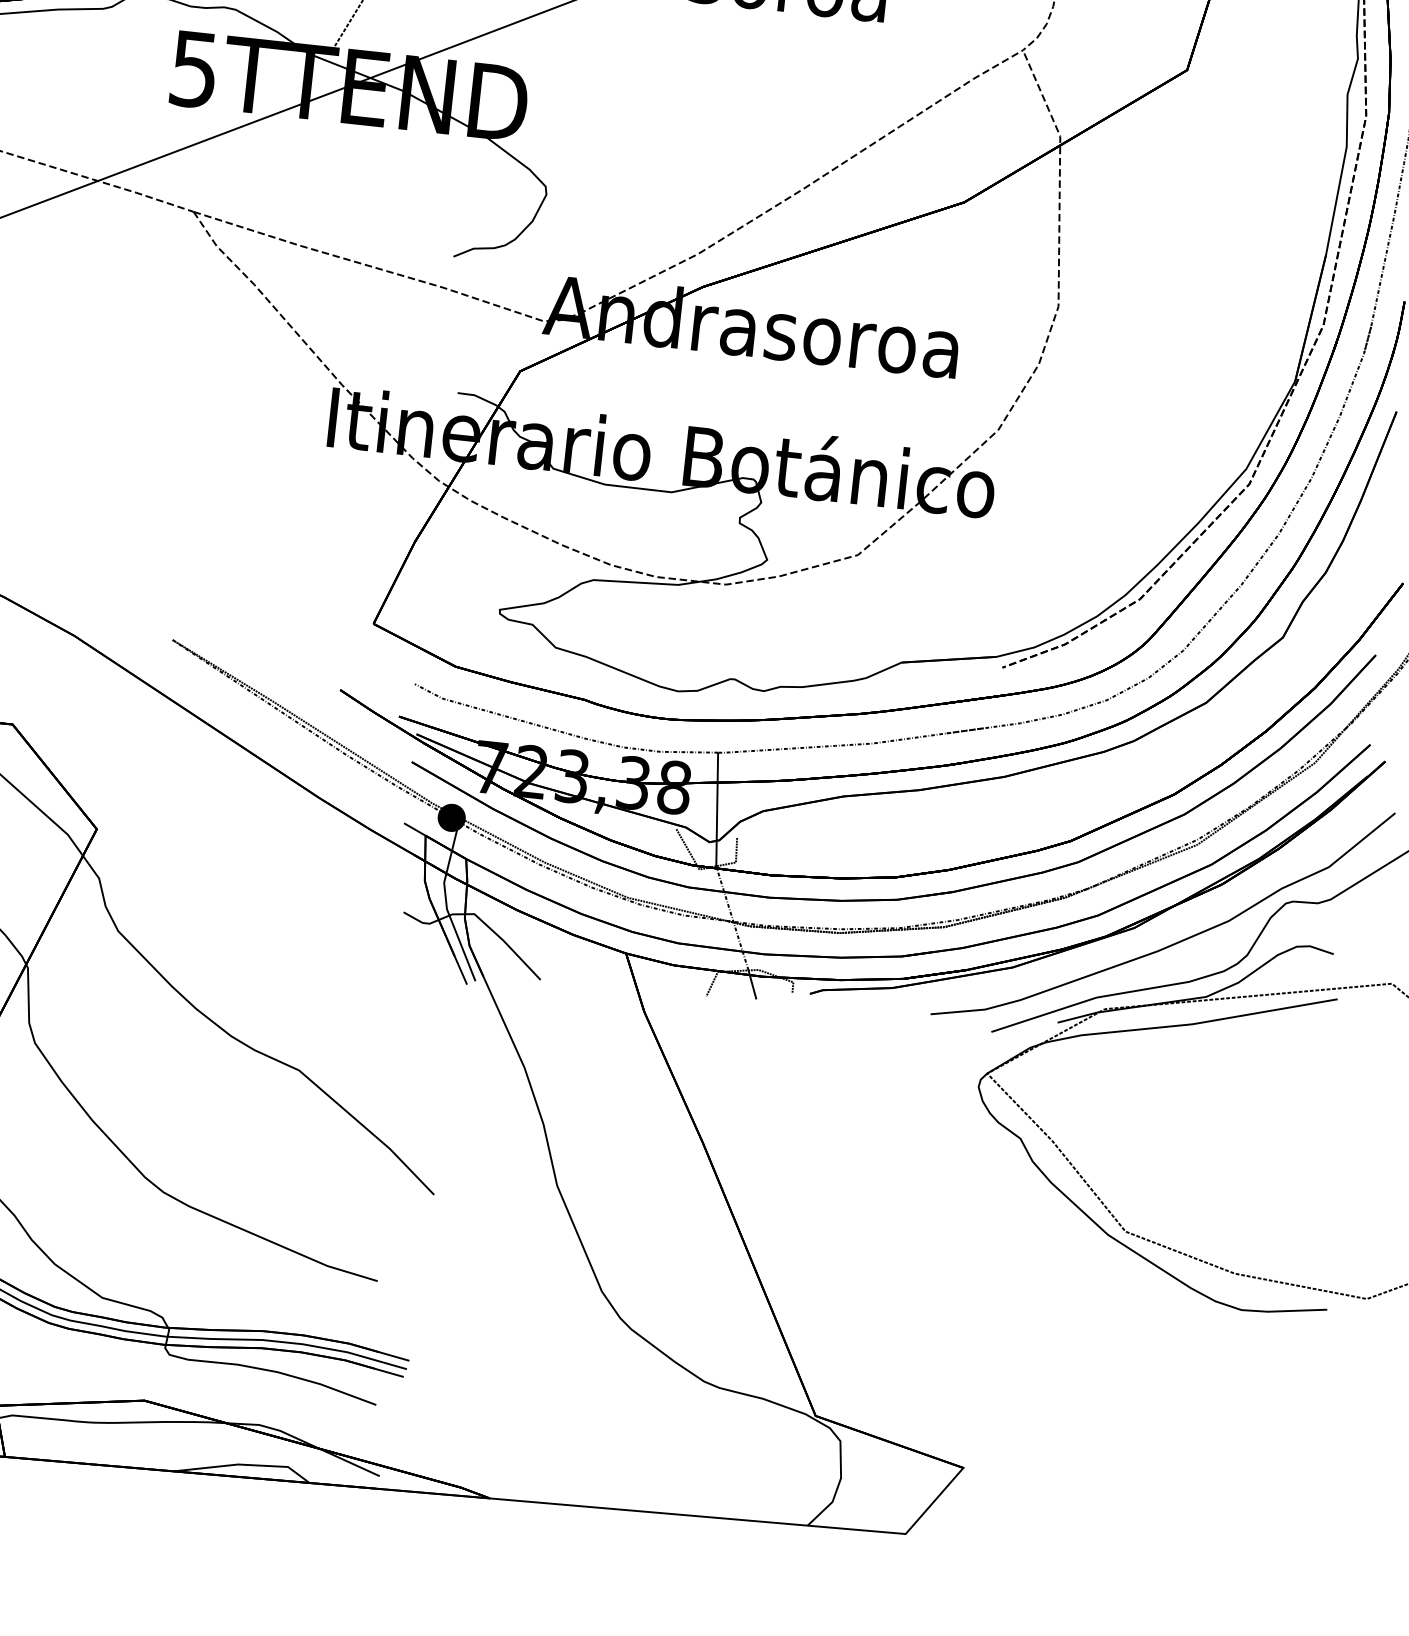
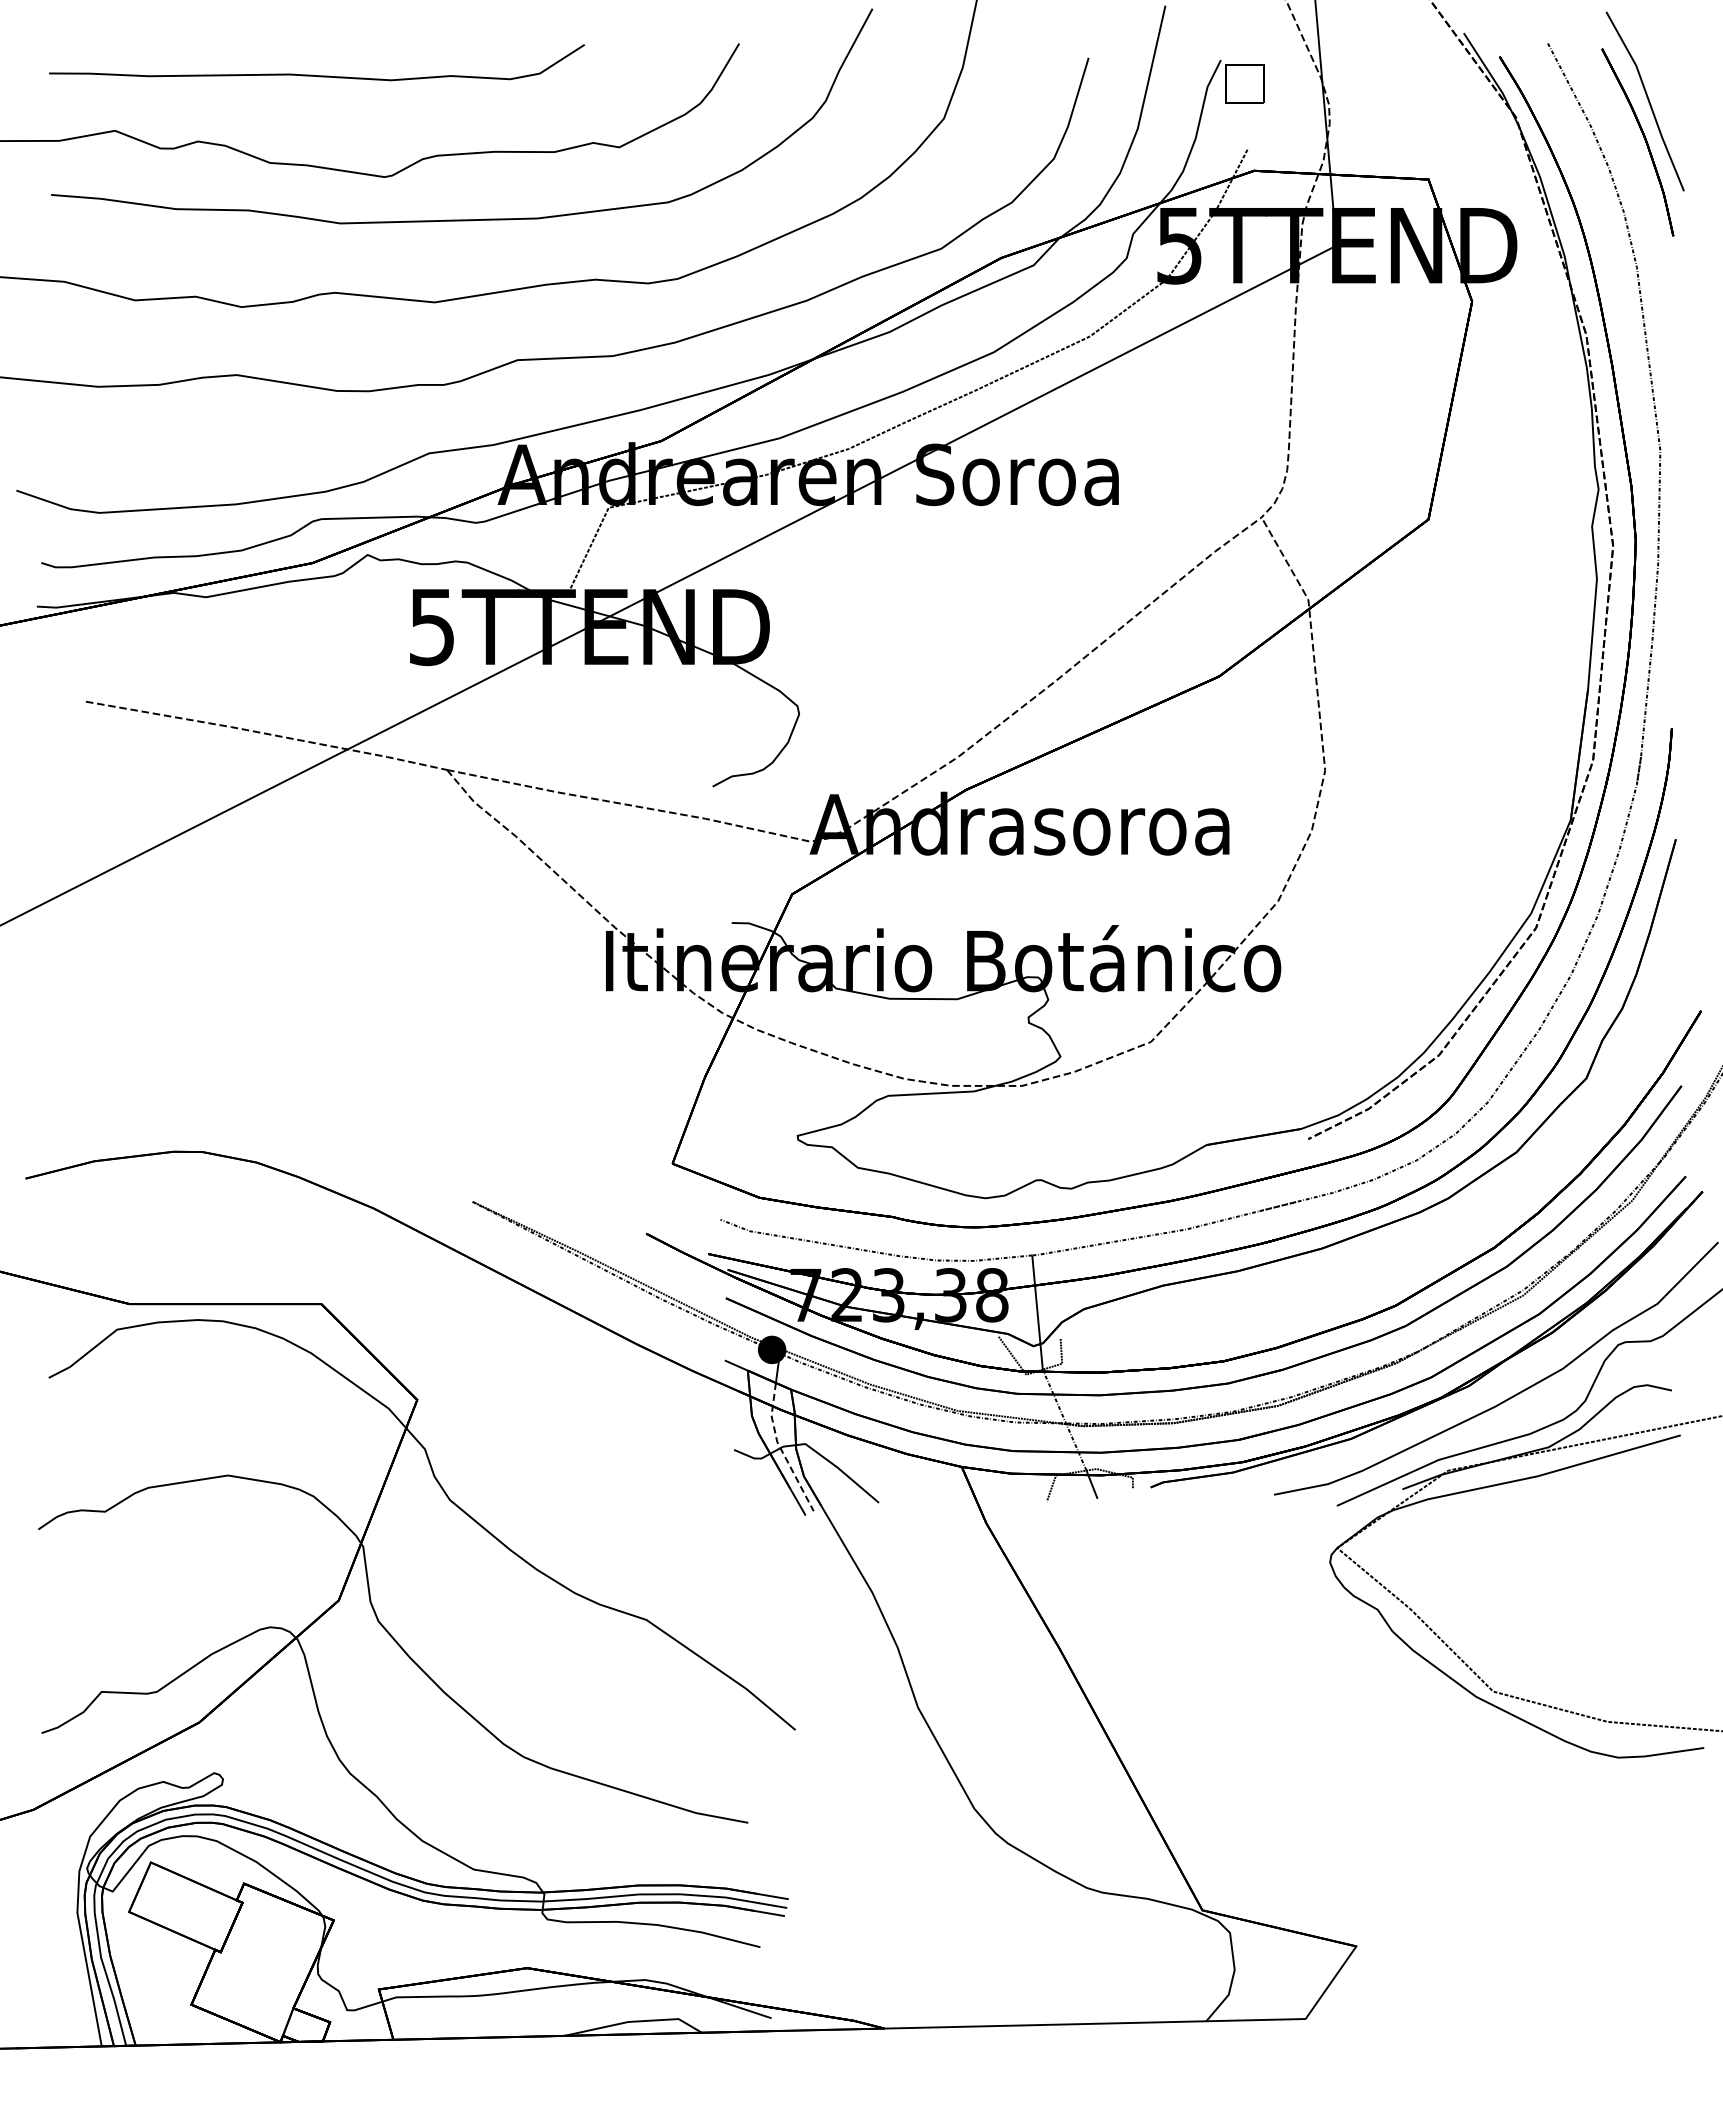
line: (449, 916) -> (780, 1449), solid -> dashed

